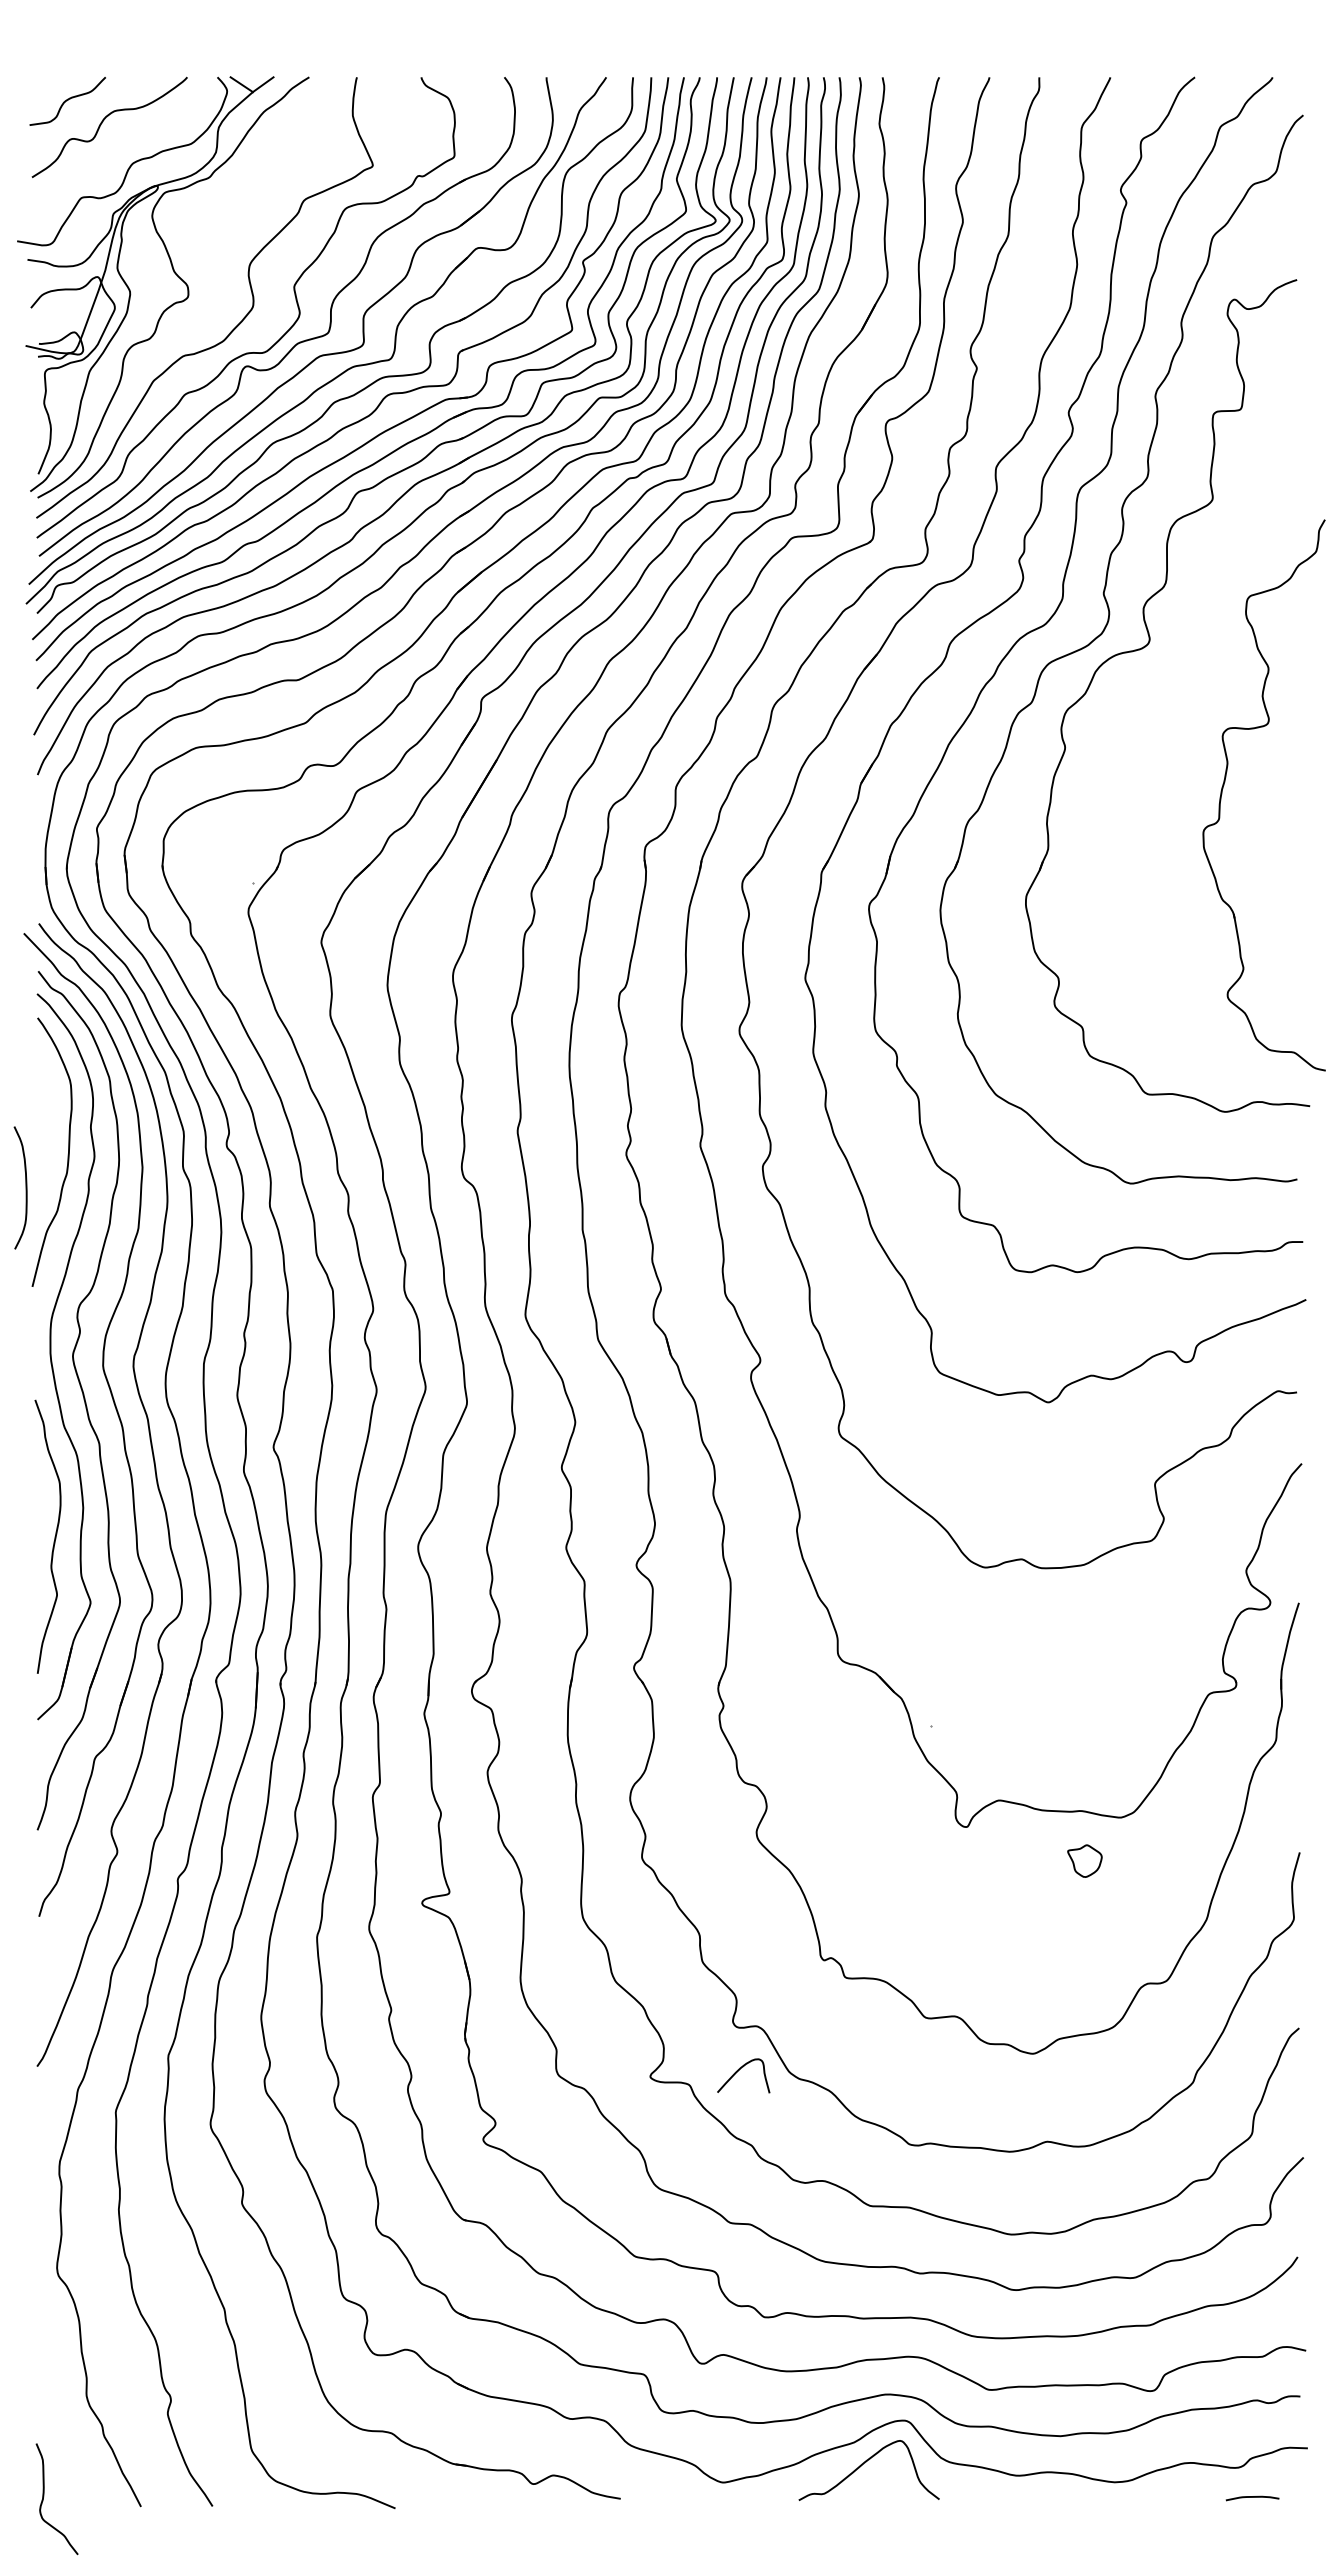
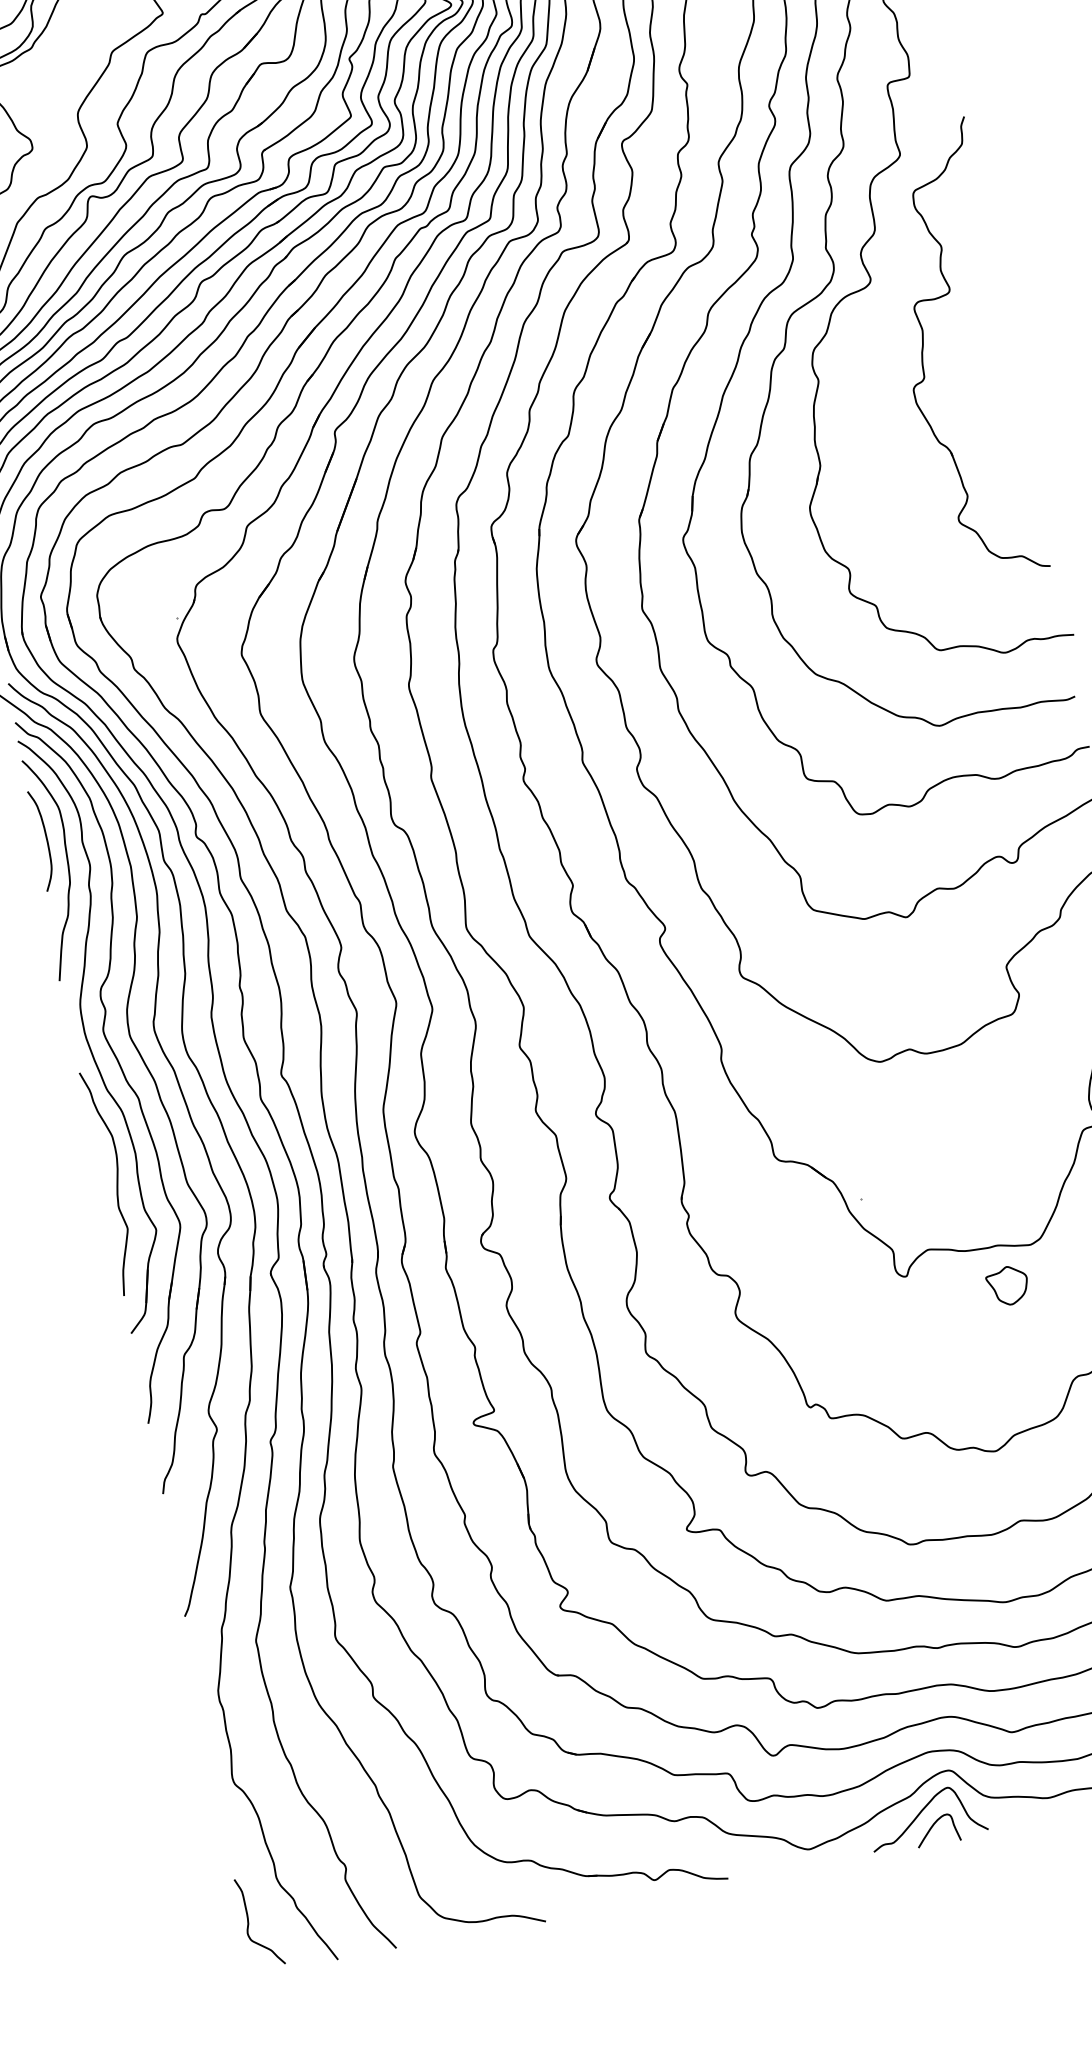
part: (1225, 782) -> (923, 346), moved
curve: (25, 1187) -> (46, 839), moved
part: (1084, 1860) -> (1007, 1285), size x1.43
curve: (739, 2070) -> (933, 1826), moved
curve: (44, 2496) -> (249, 1921), moved

